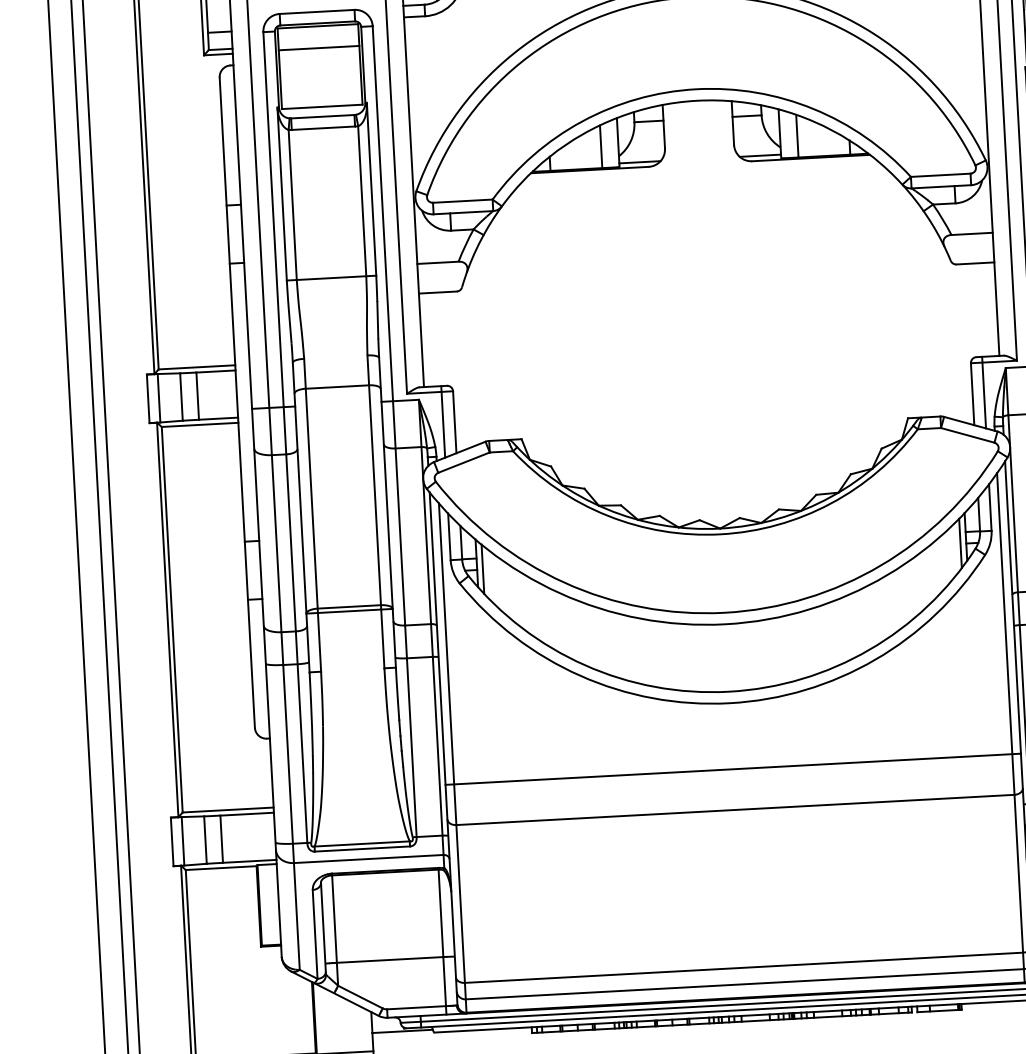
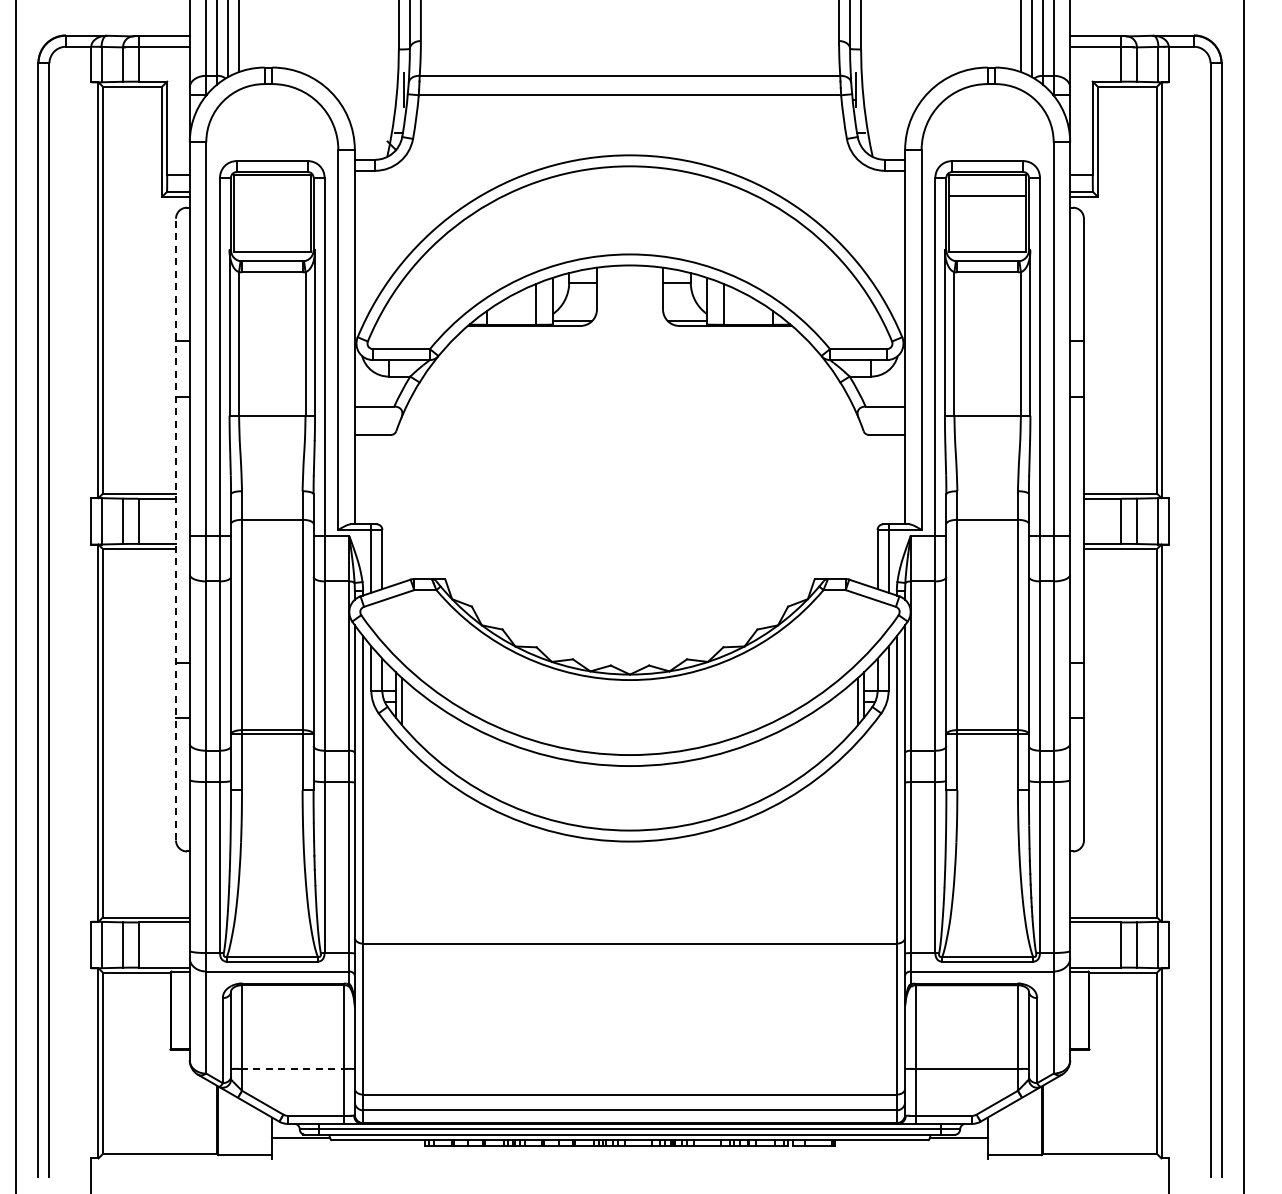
line: (318, 47) -> (271, 195), removed
line: (237, 402) -> (176, 529), solid -> dashed
line: (732, 769) -> (629, 904), removed
line: (389, 959) -> (292, 1068), solid -> dashed

